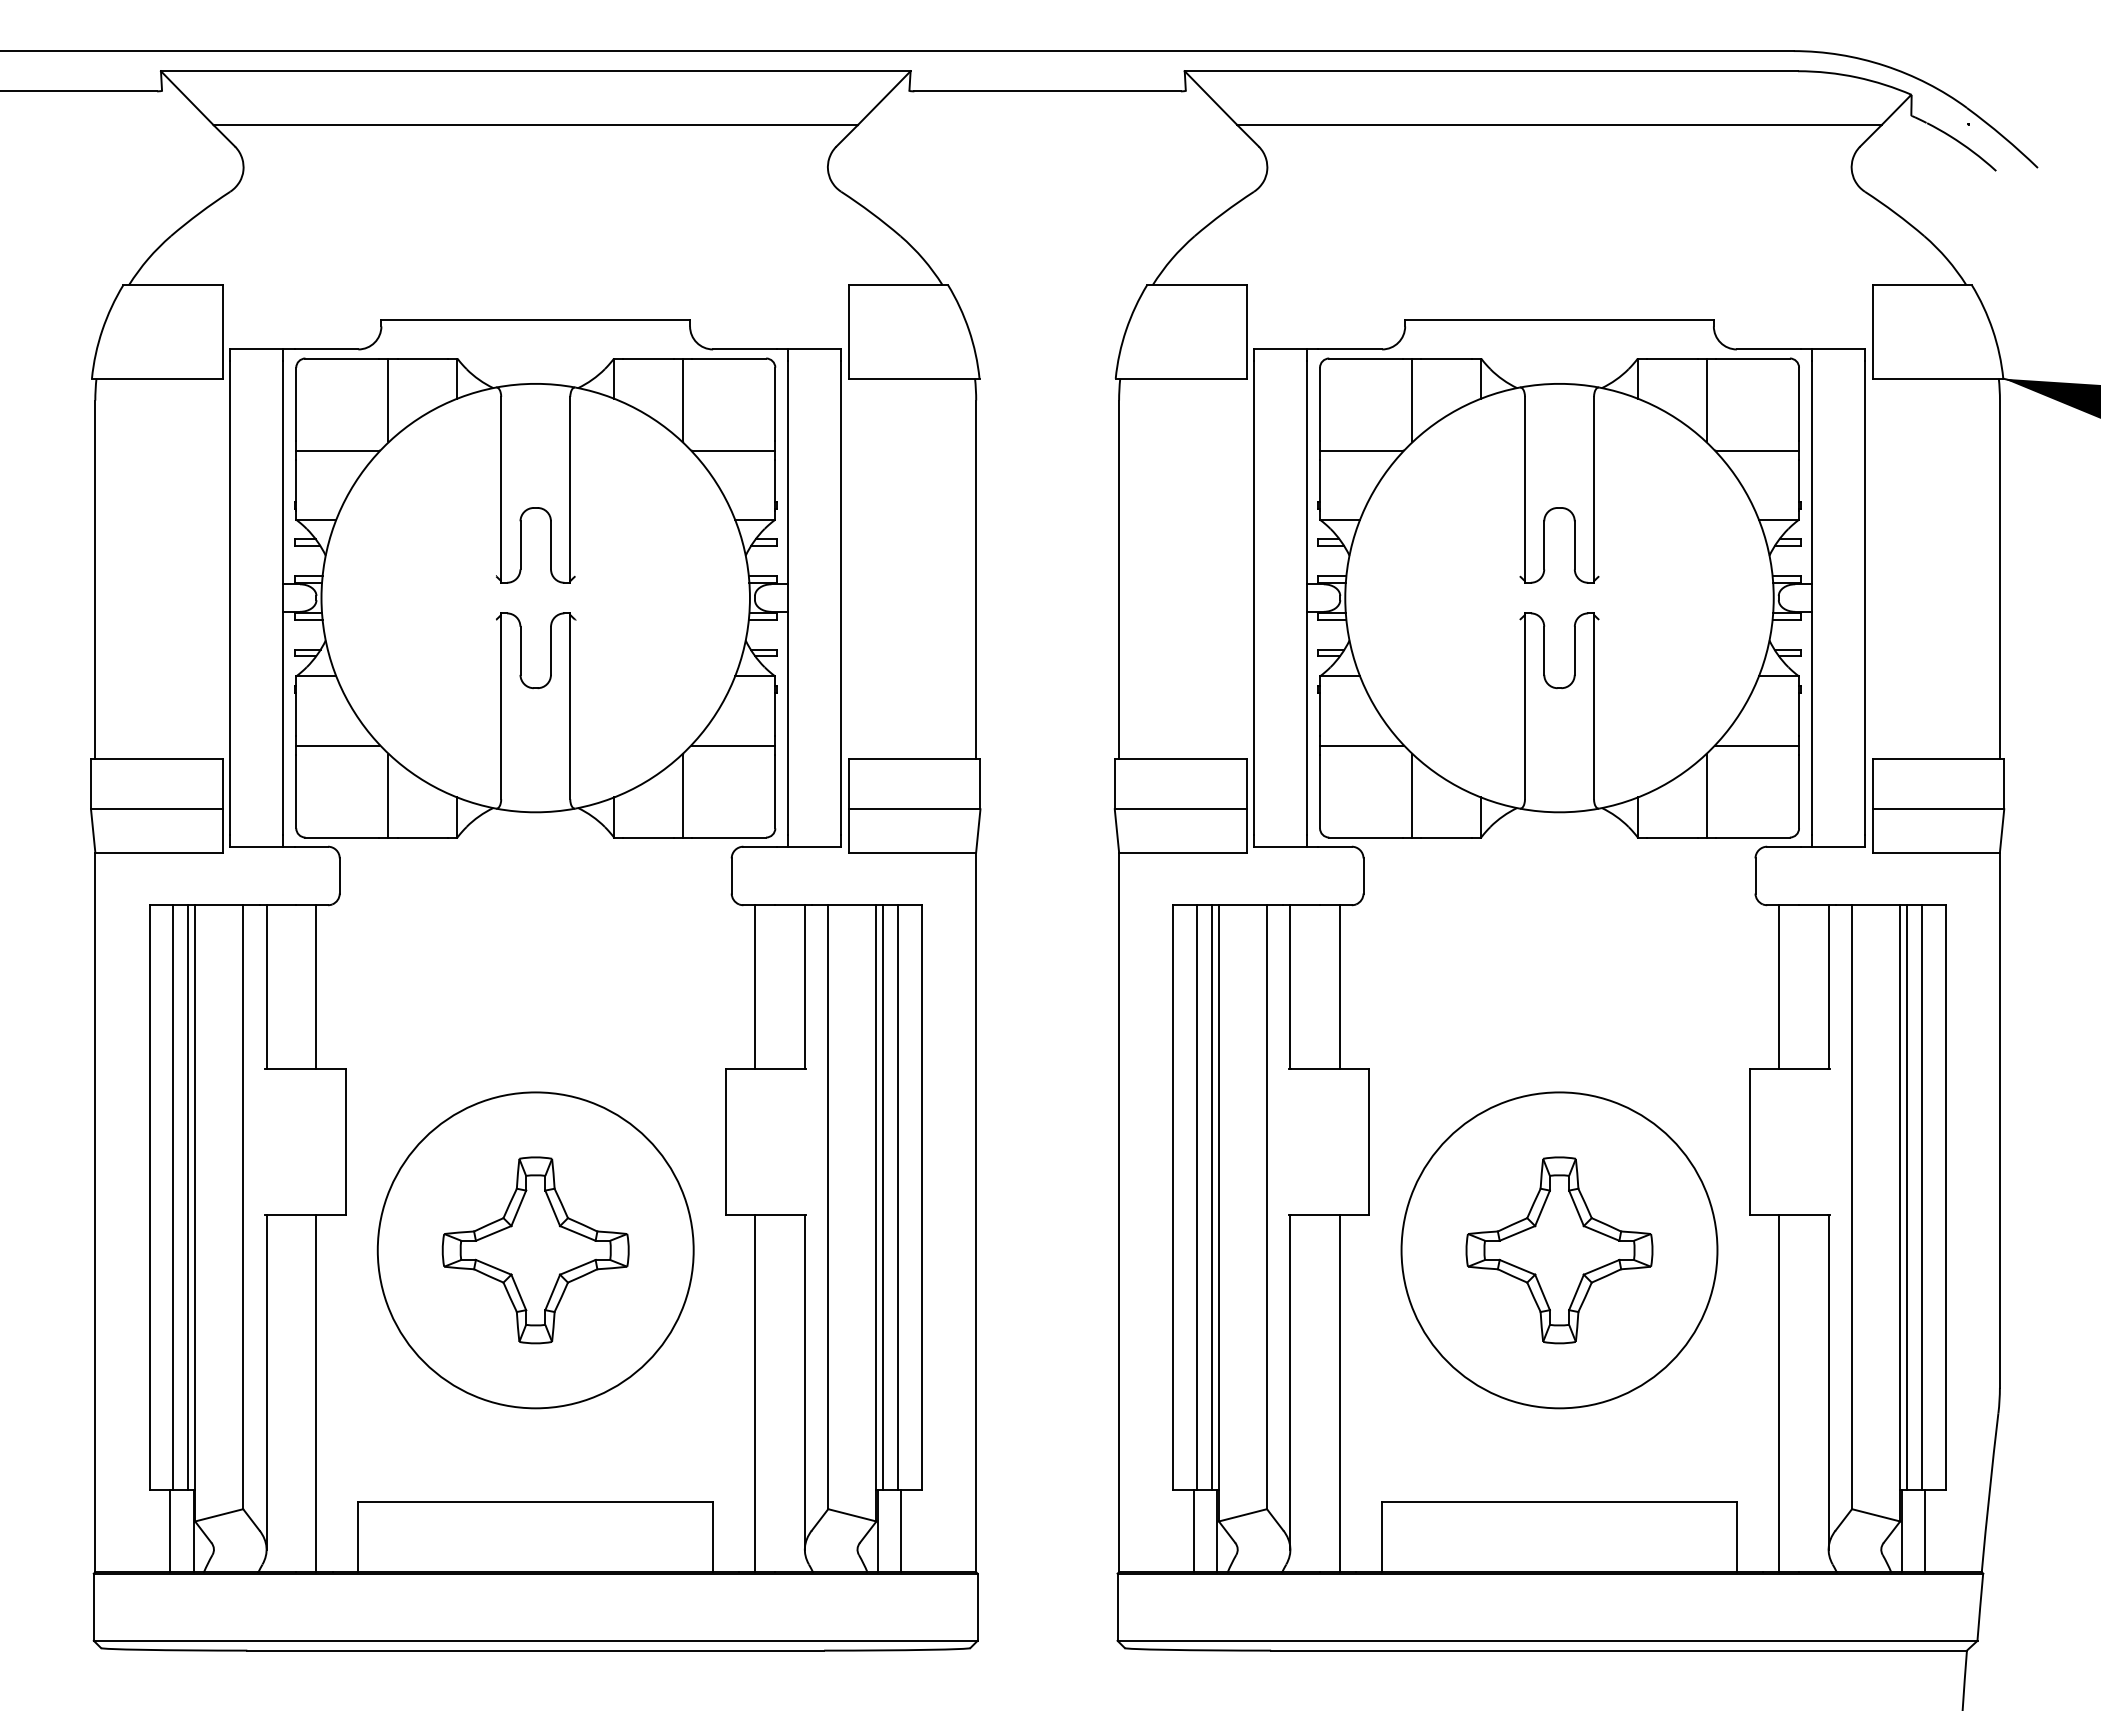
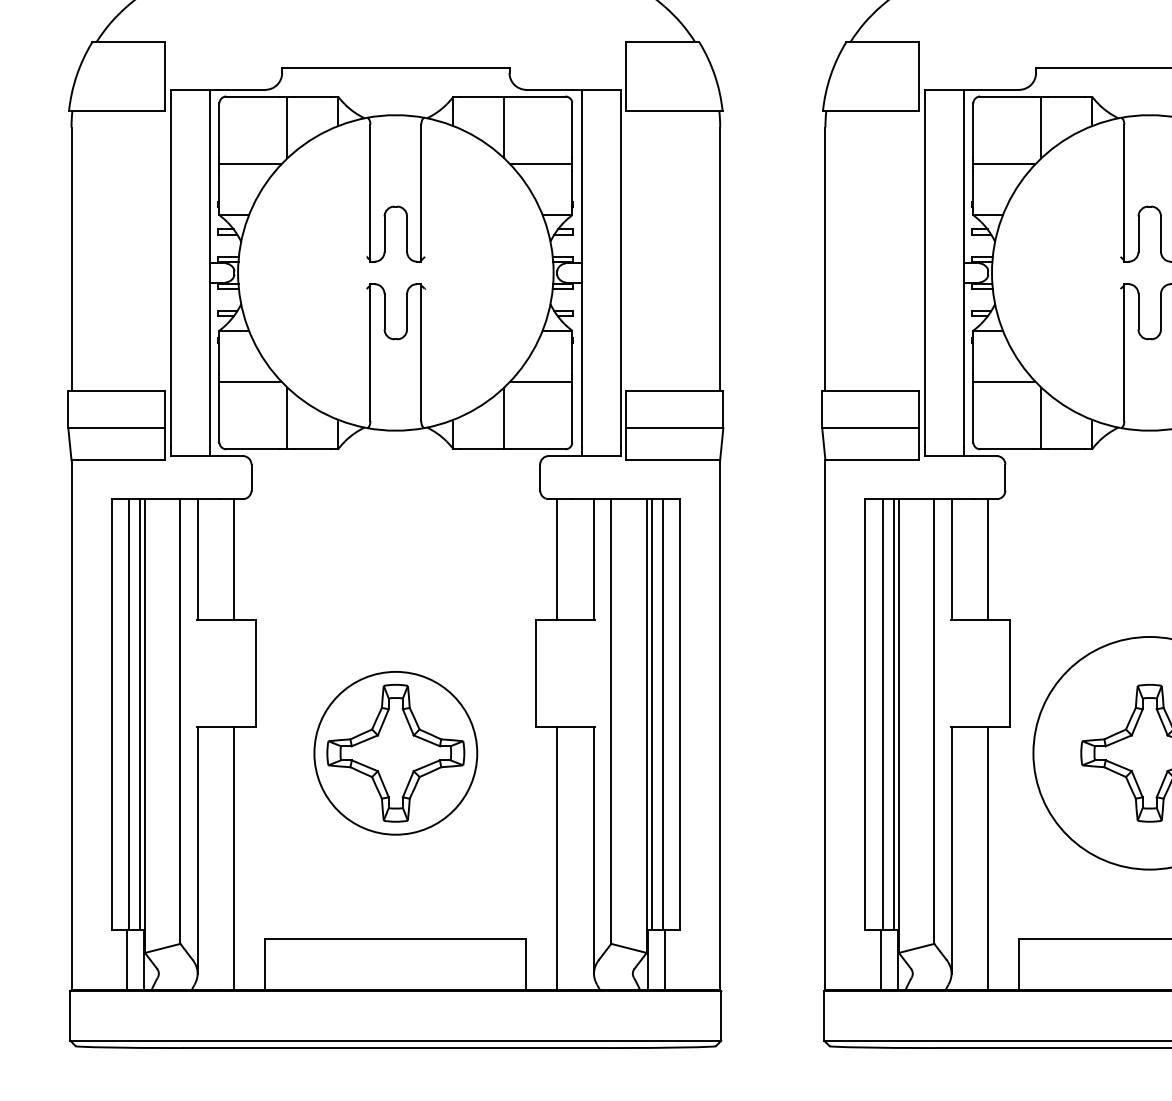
circle: (535, 1250) -> (395, 753), size x0.7

